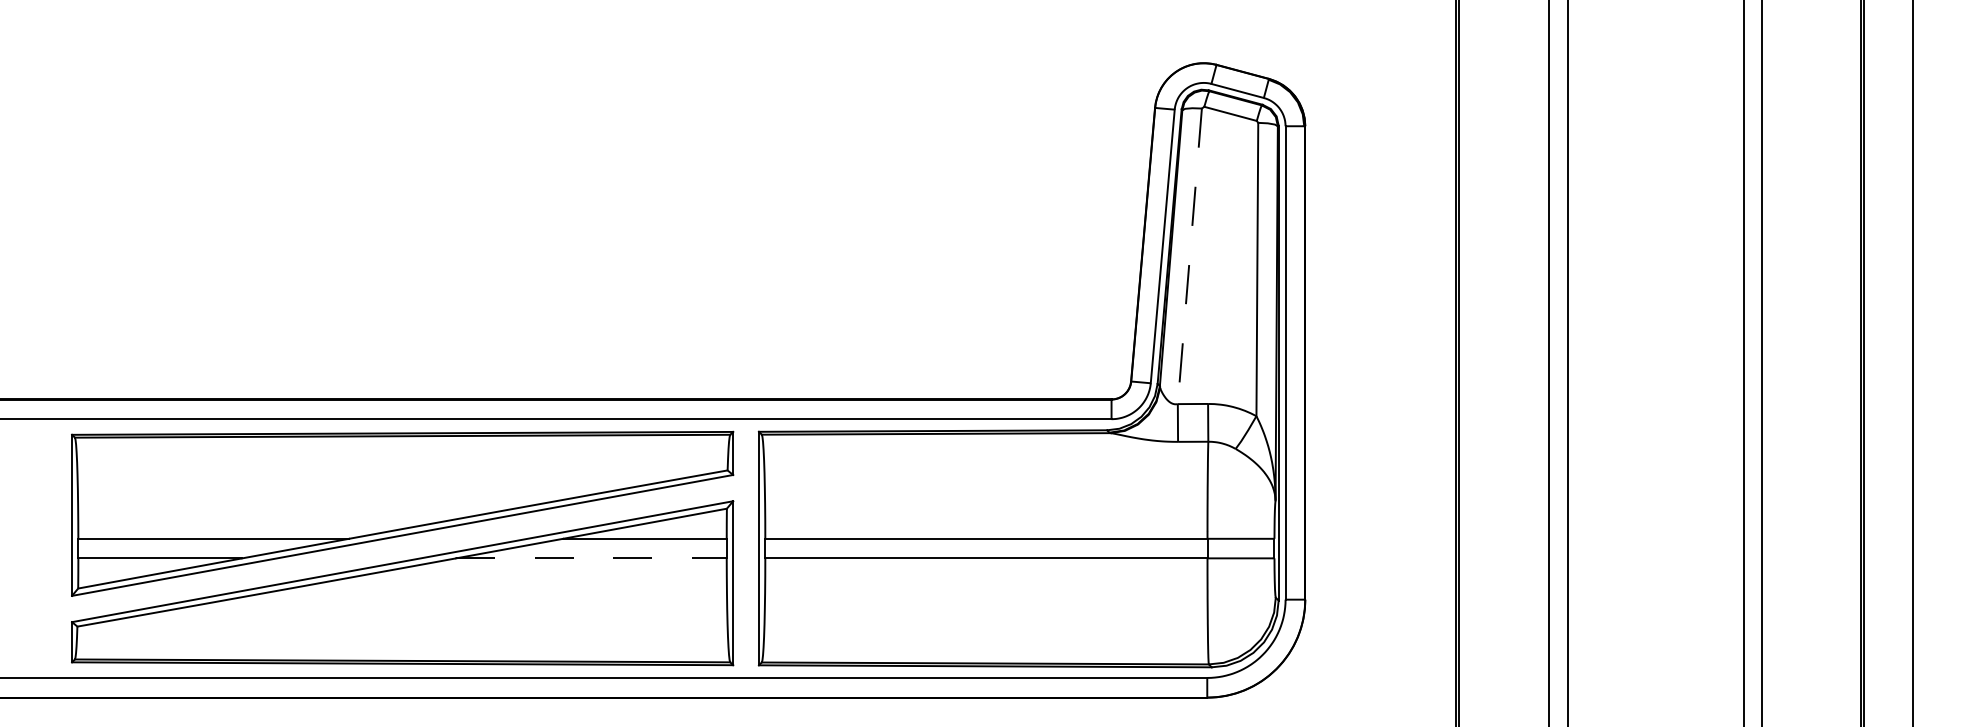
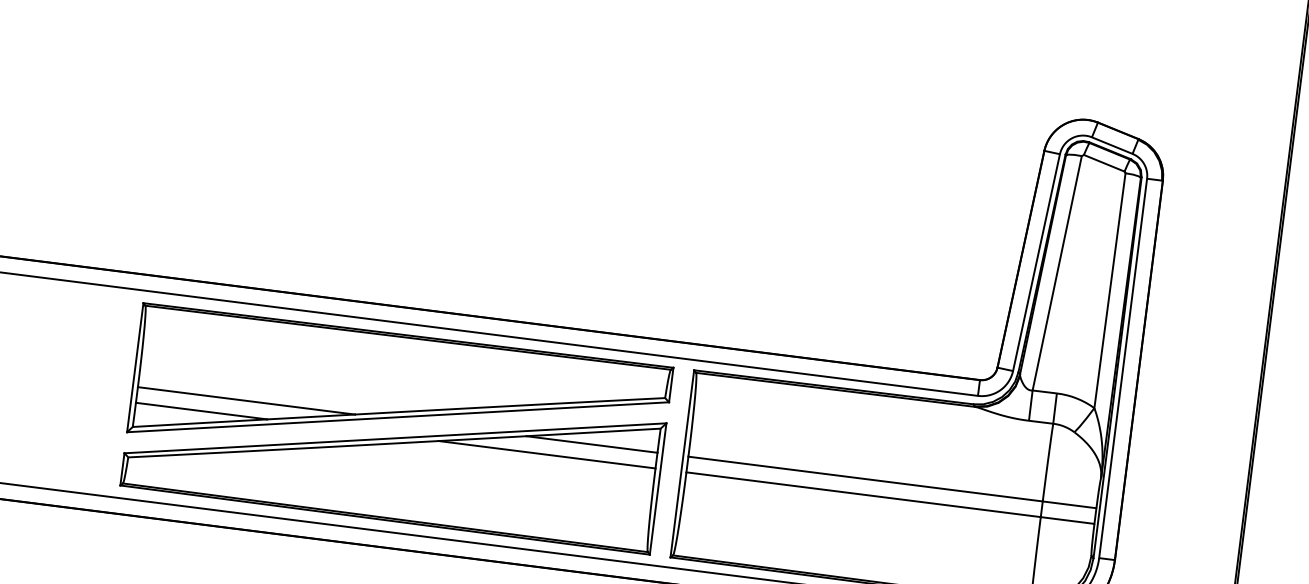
line: (1189, 256) -> (1056, 273), dashed -> solid
line: (591, 558) -> (547, 454), dashed -> solid

